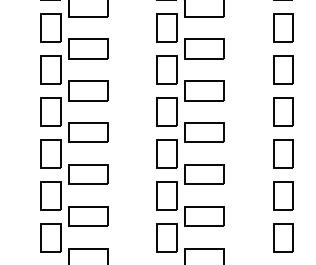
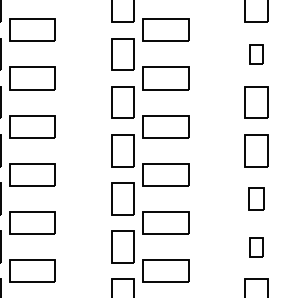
part: (283, 69) -> (256, 53), size x0.6
part: (283, 195) -> (256, 198), size x0.7
part: (283, 237) -> (256, 246), size x0.6

